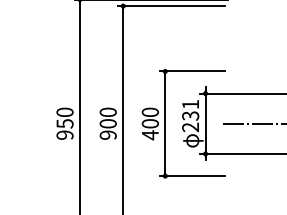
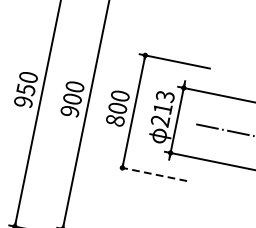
text: (190, 110) -> (163, 102), 231 -> 213
text: (149, 135) -> (114, 120), 400 -> 800
line: (192, 176) -> (151, 174), solid -> dashed

